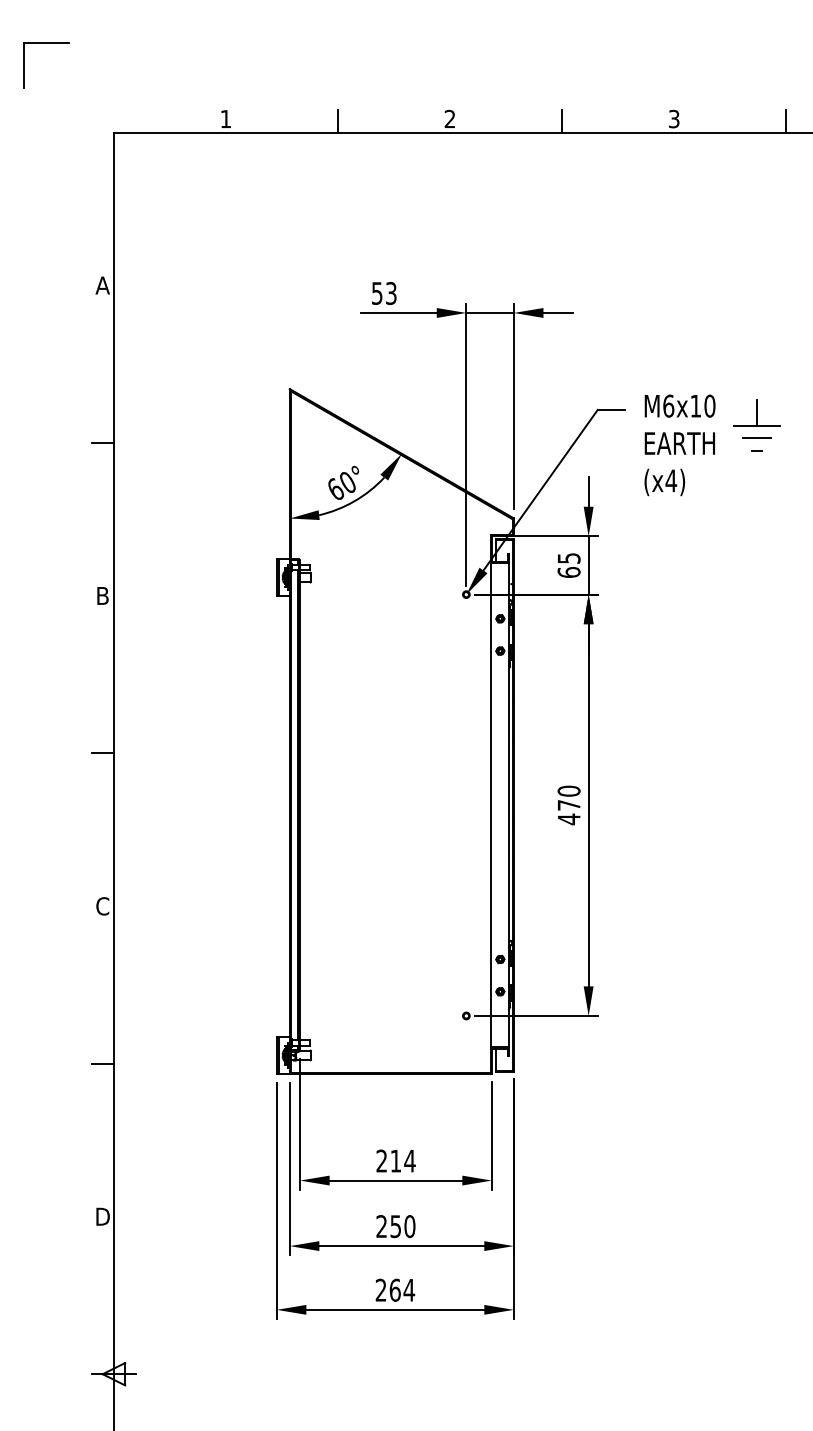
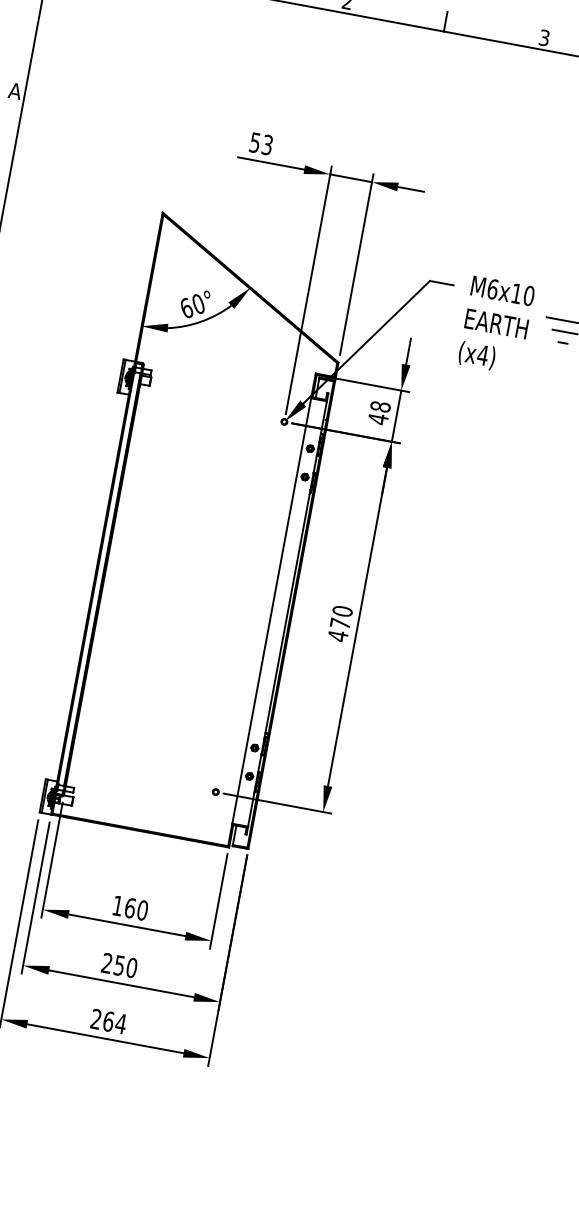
line: (756, 413) -> (568, 310), removed
text: (568, 565) -> (378, 412), 65 -> 48
text: (395, 1160) -> (129, 907), 214 -> 160

